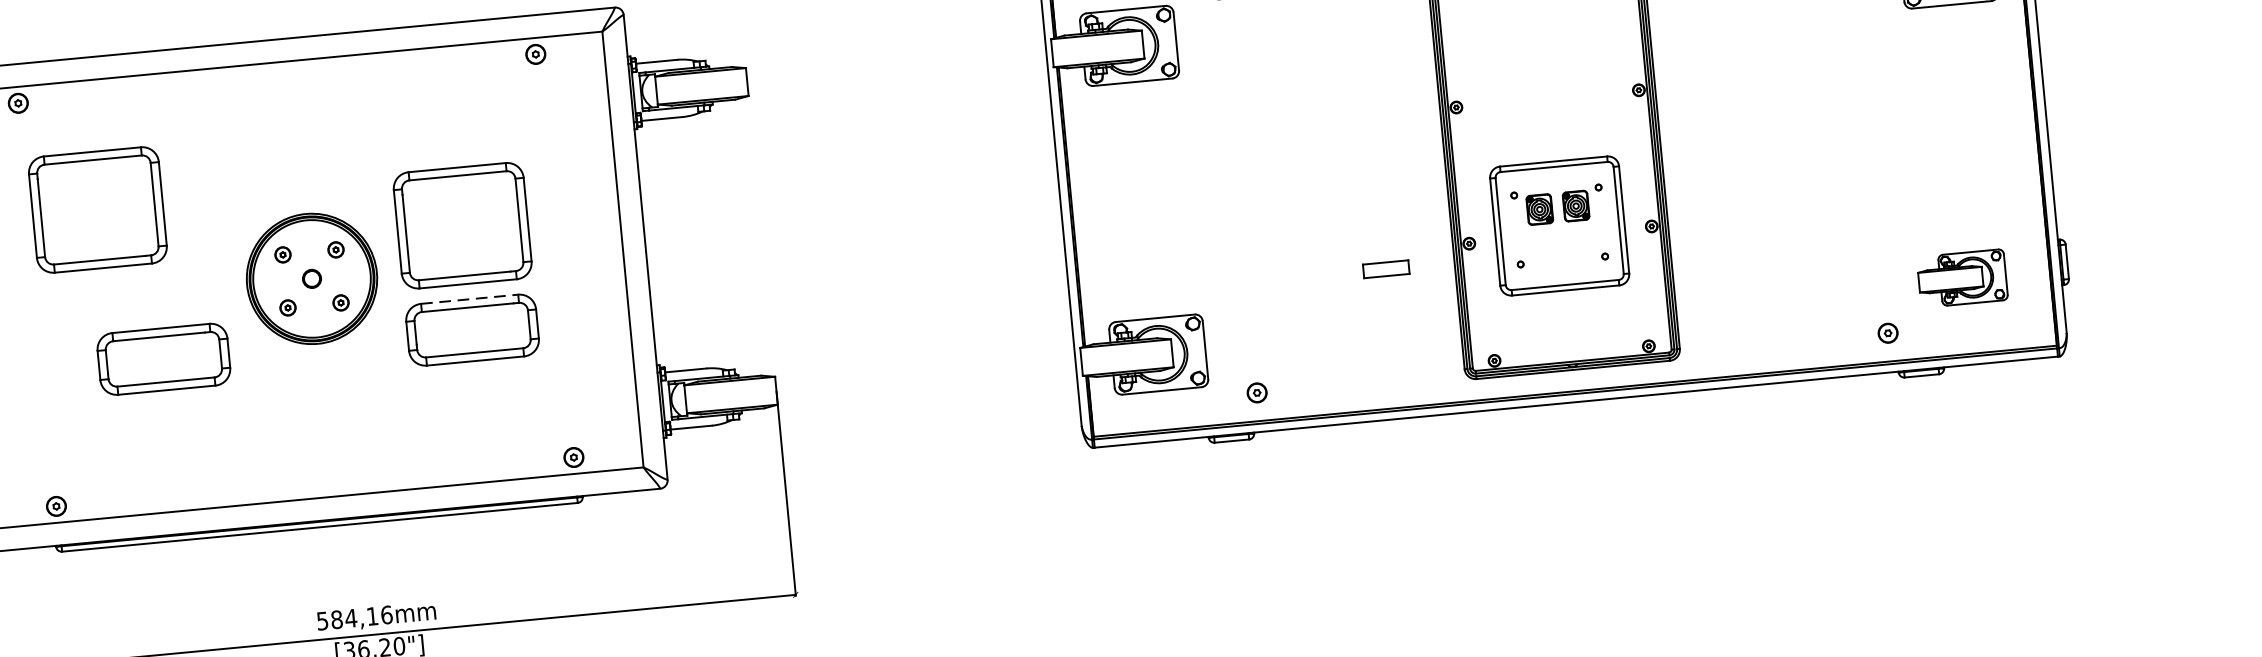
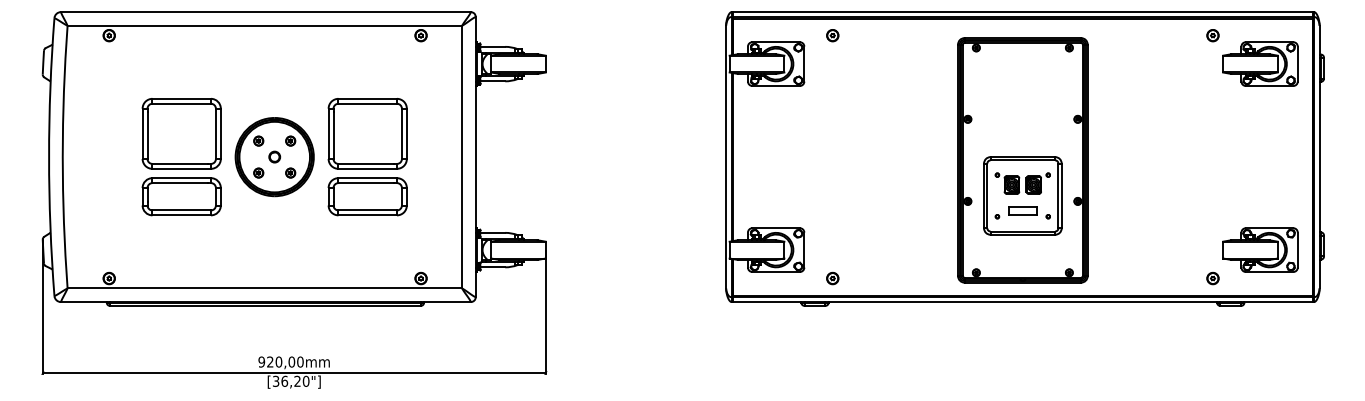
part: (97, 209) -> (181, 133), moved
part: (1385, 268) -> (1022, 210), moved
part: (1962, 277) -> (1260, 249), size x1.43
line: (470, 299) -> (368, 178), dashed -> solid
text: (353, 617) -> (280, 361), 584,16mm -> 920,00mm

